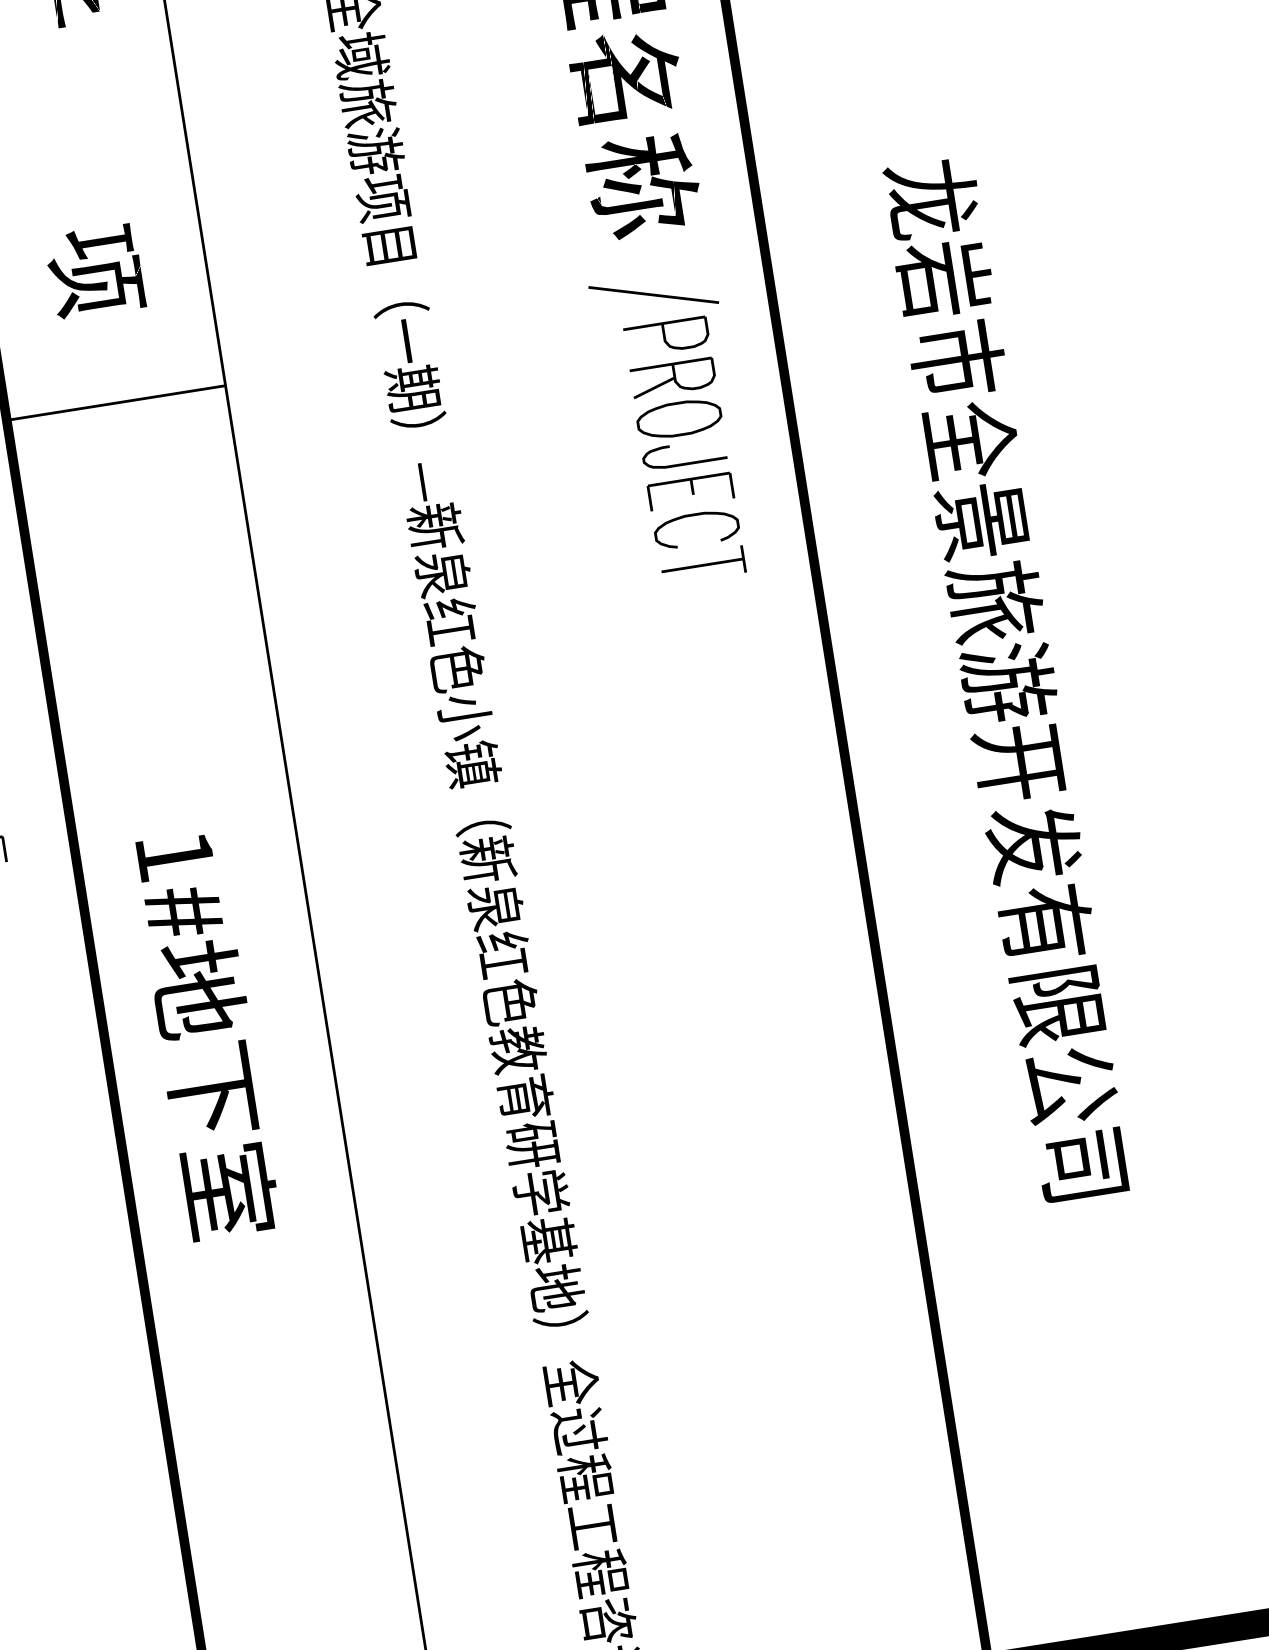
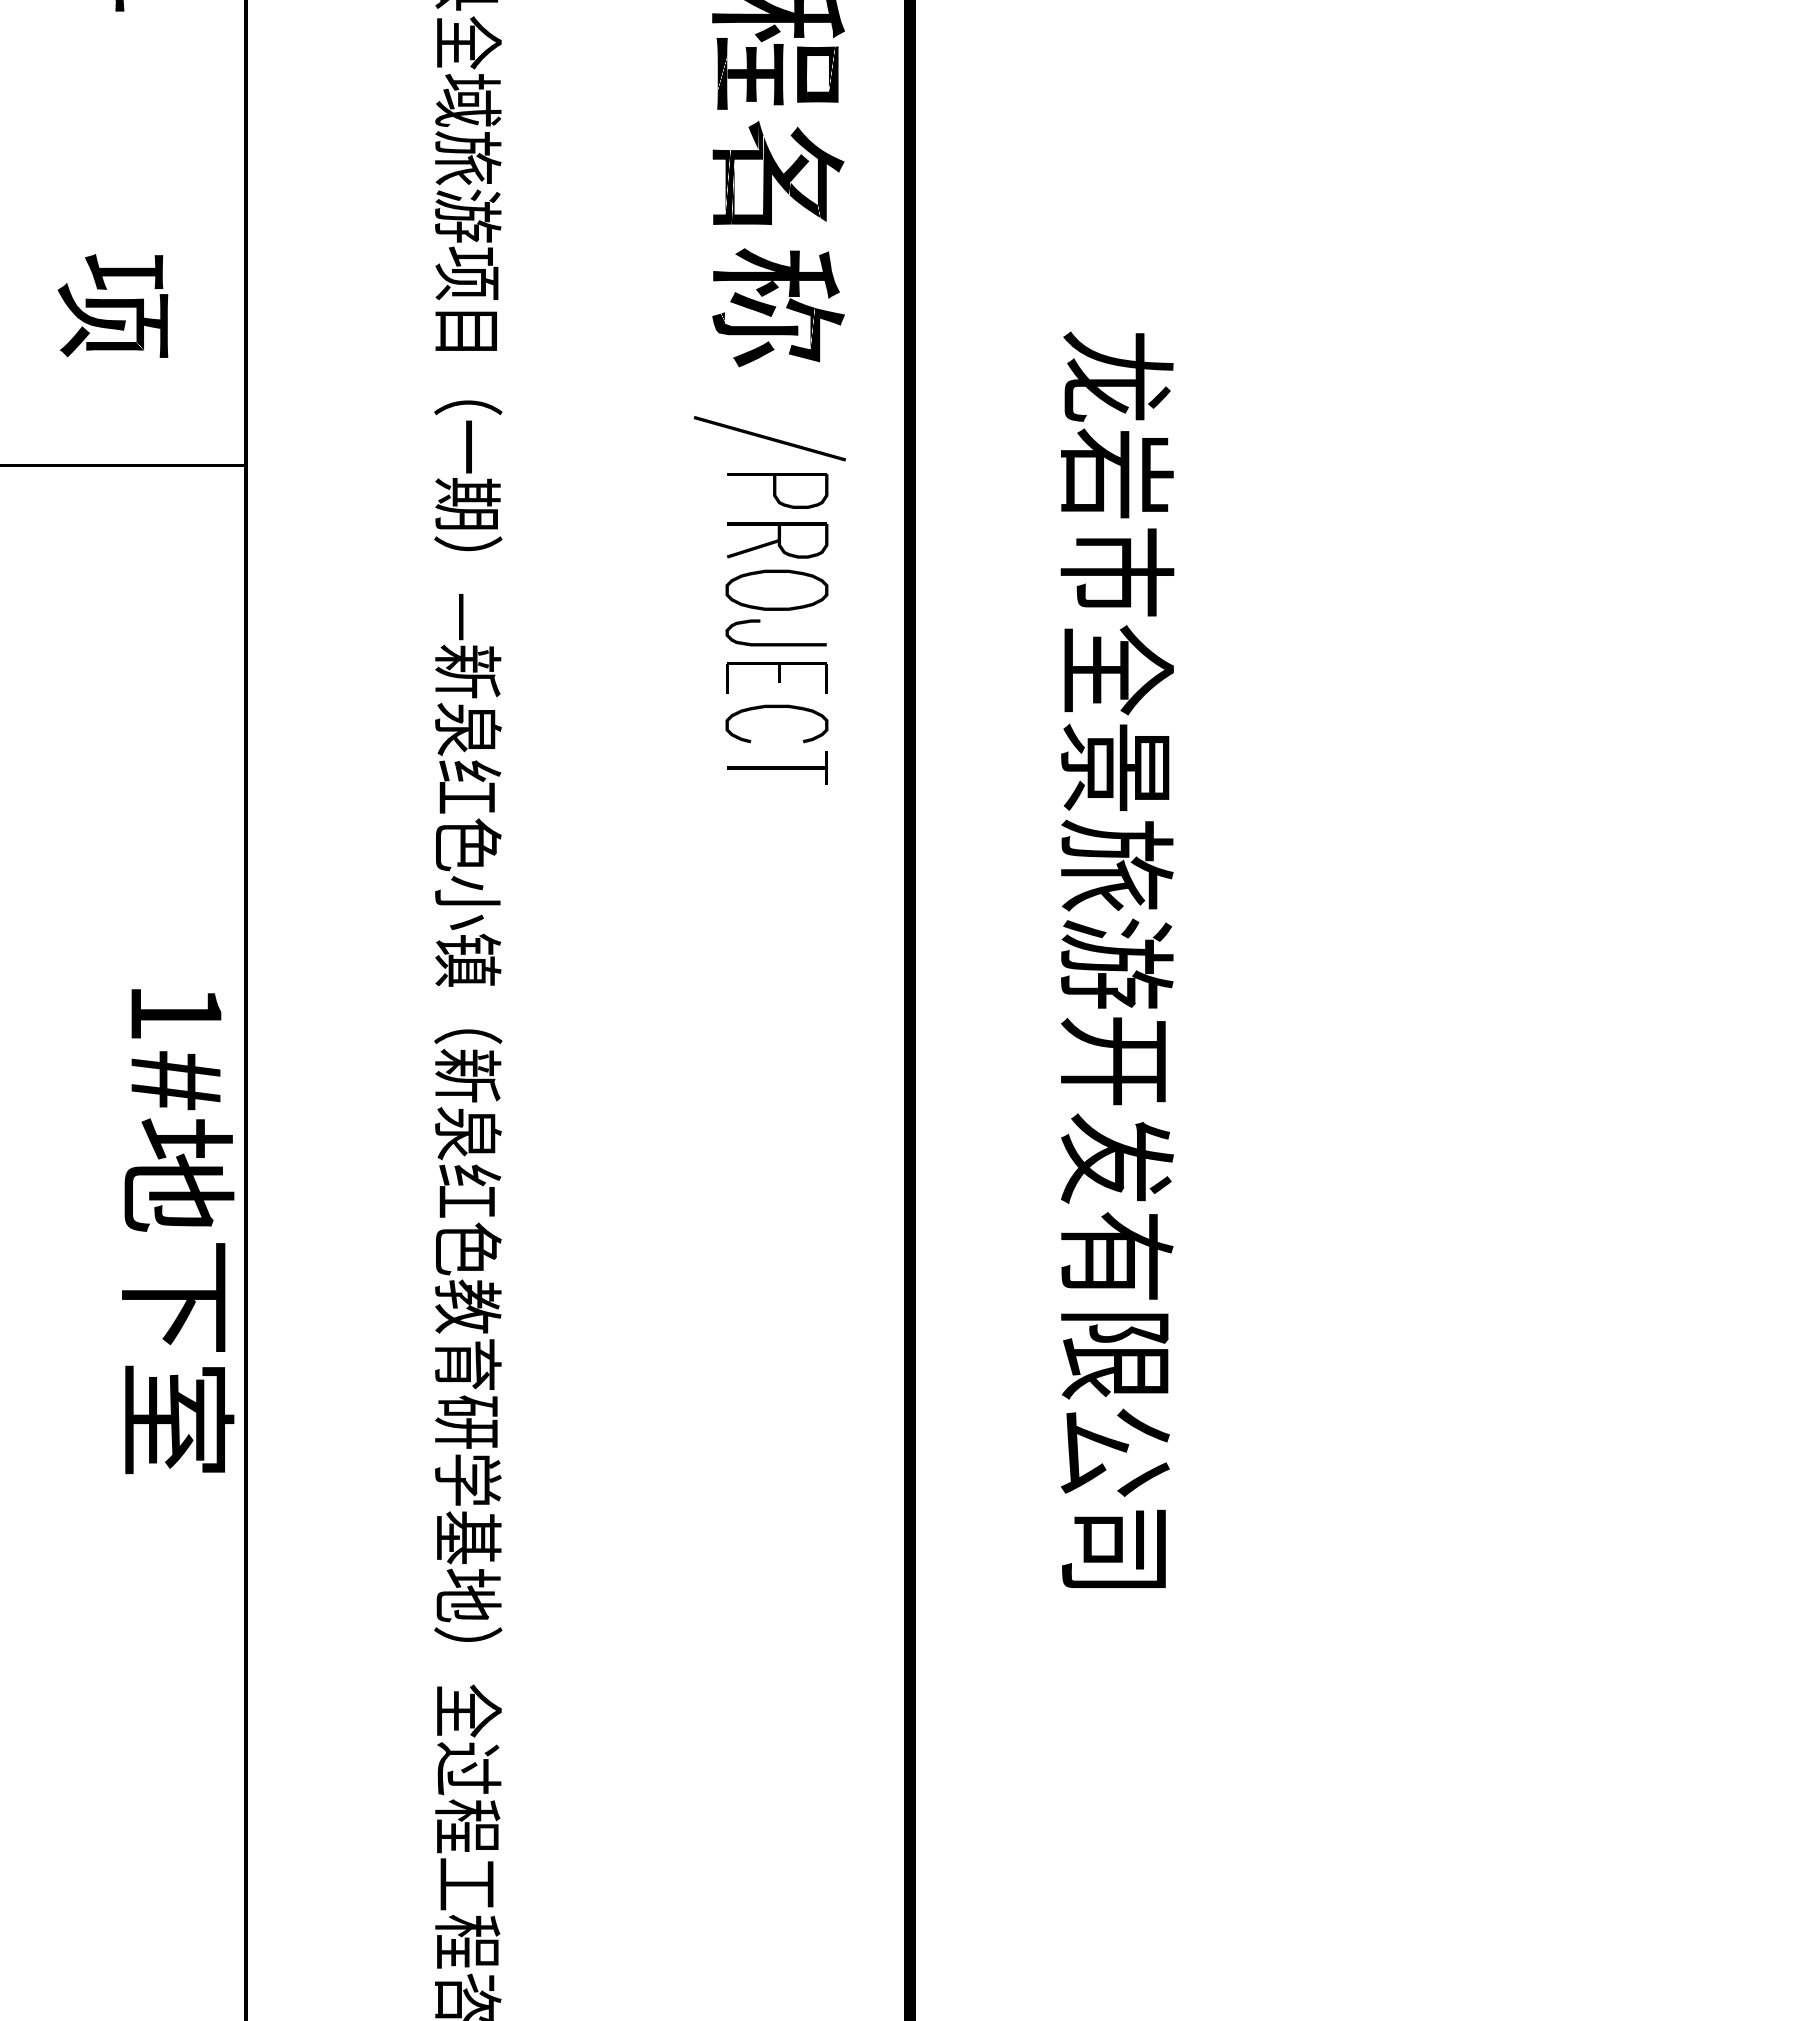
text: (205, 1035) -> (178, 1231), moved

